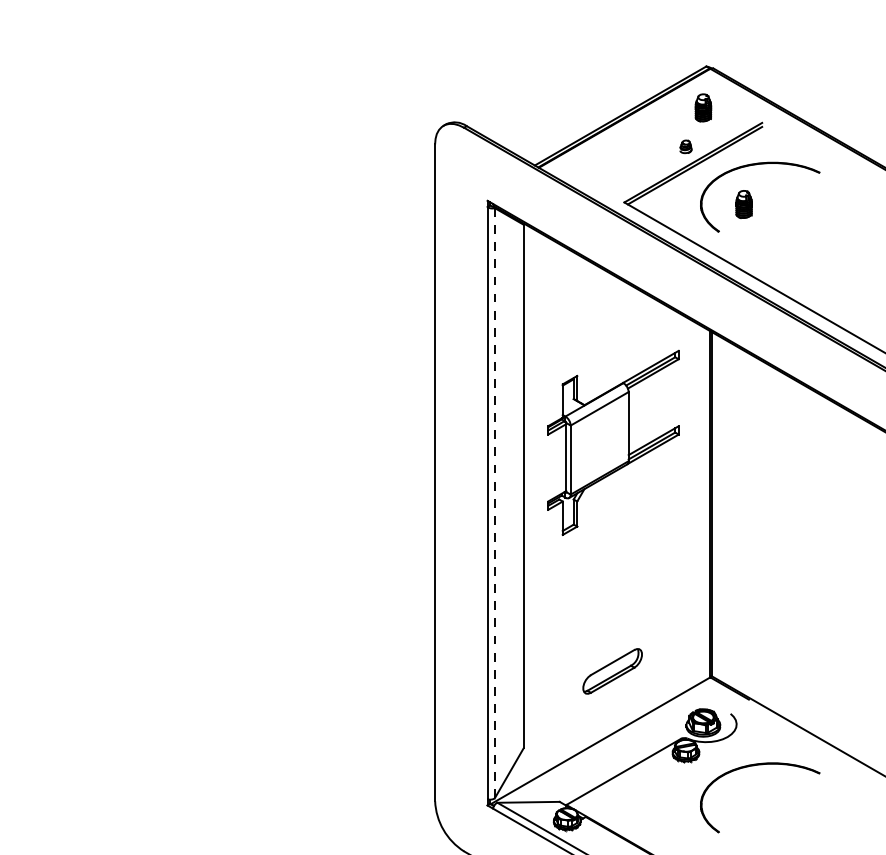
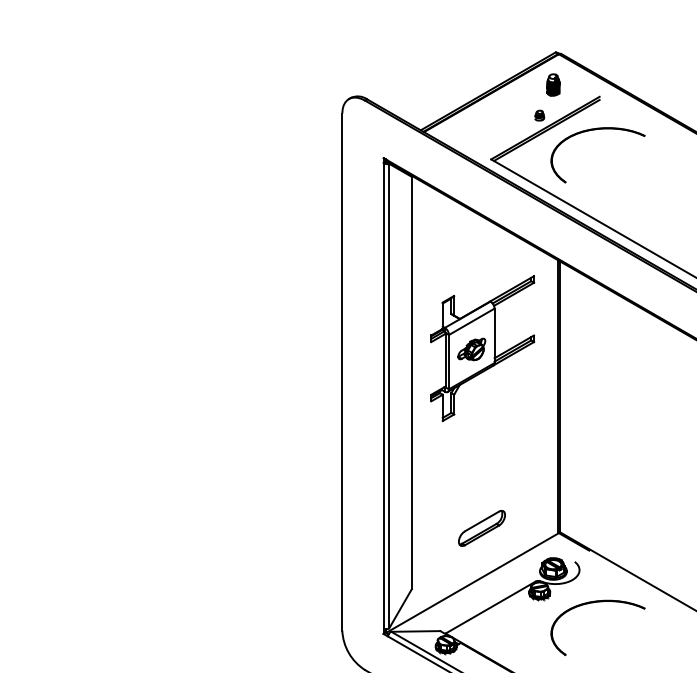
part: (744, 203) -> (585, 160), removed
part: (599, 444) -> (471, 349), added
line: (495, 502) -> (389, 395), dashed -> solid

